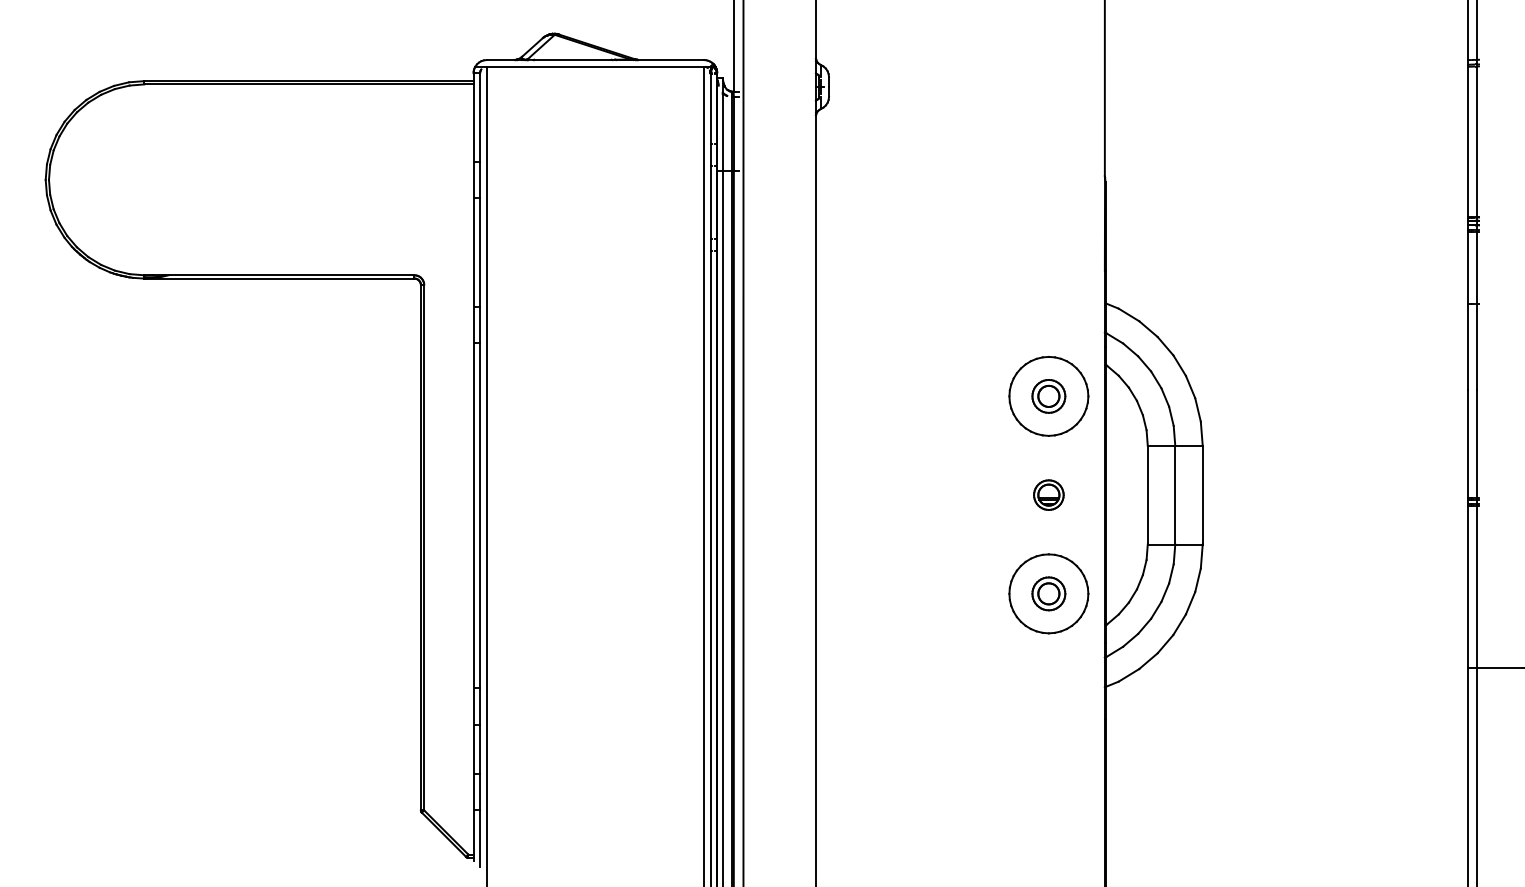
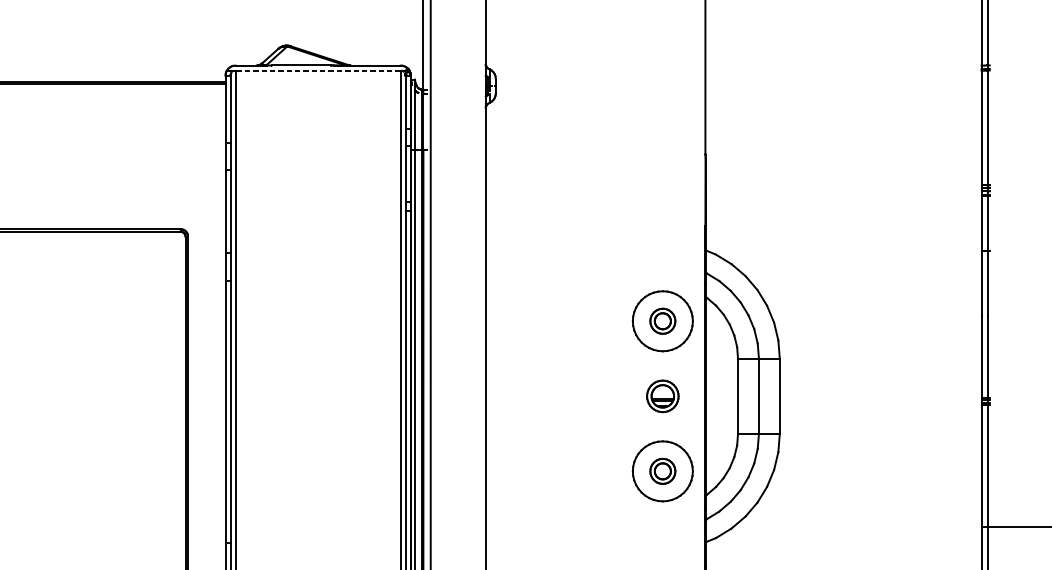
line: (595, 66) -> (318, 70), solid -> dashed
part: (1048, 494) -> (662, 395), size x1.4

